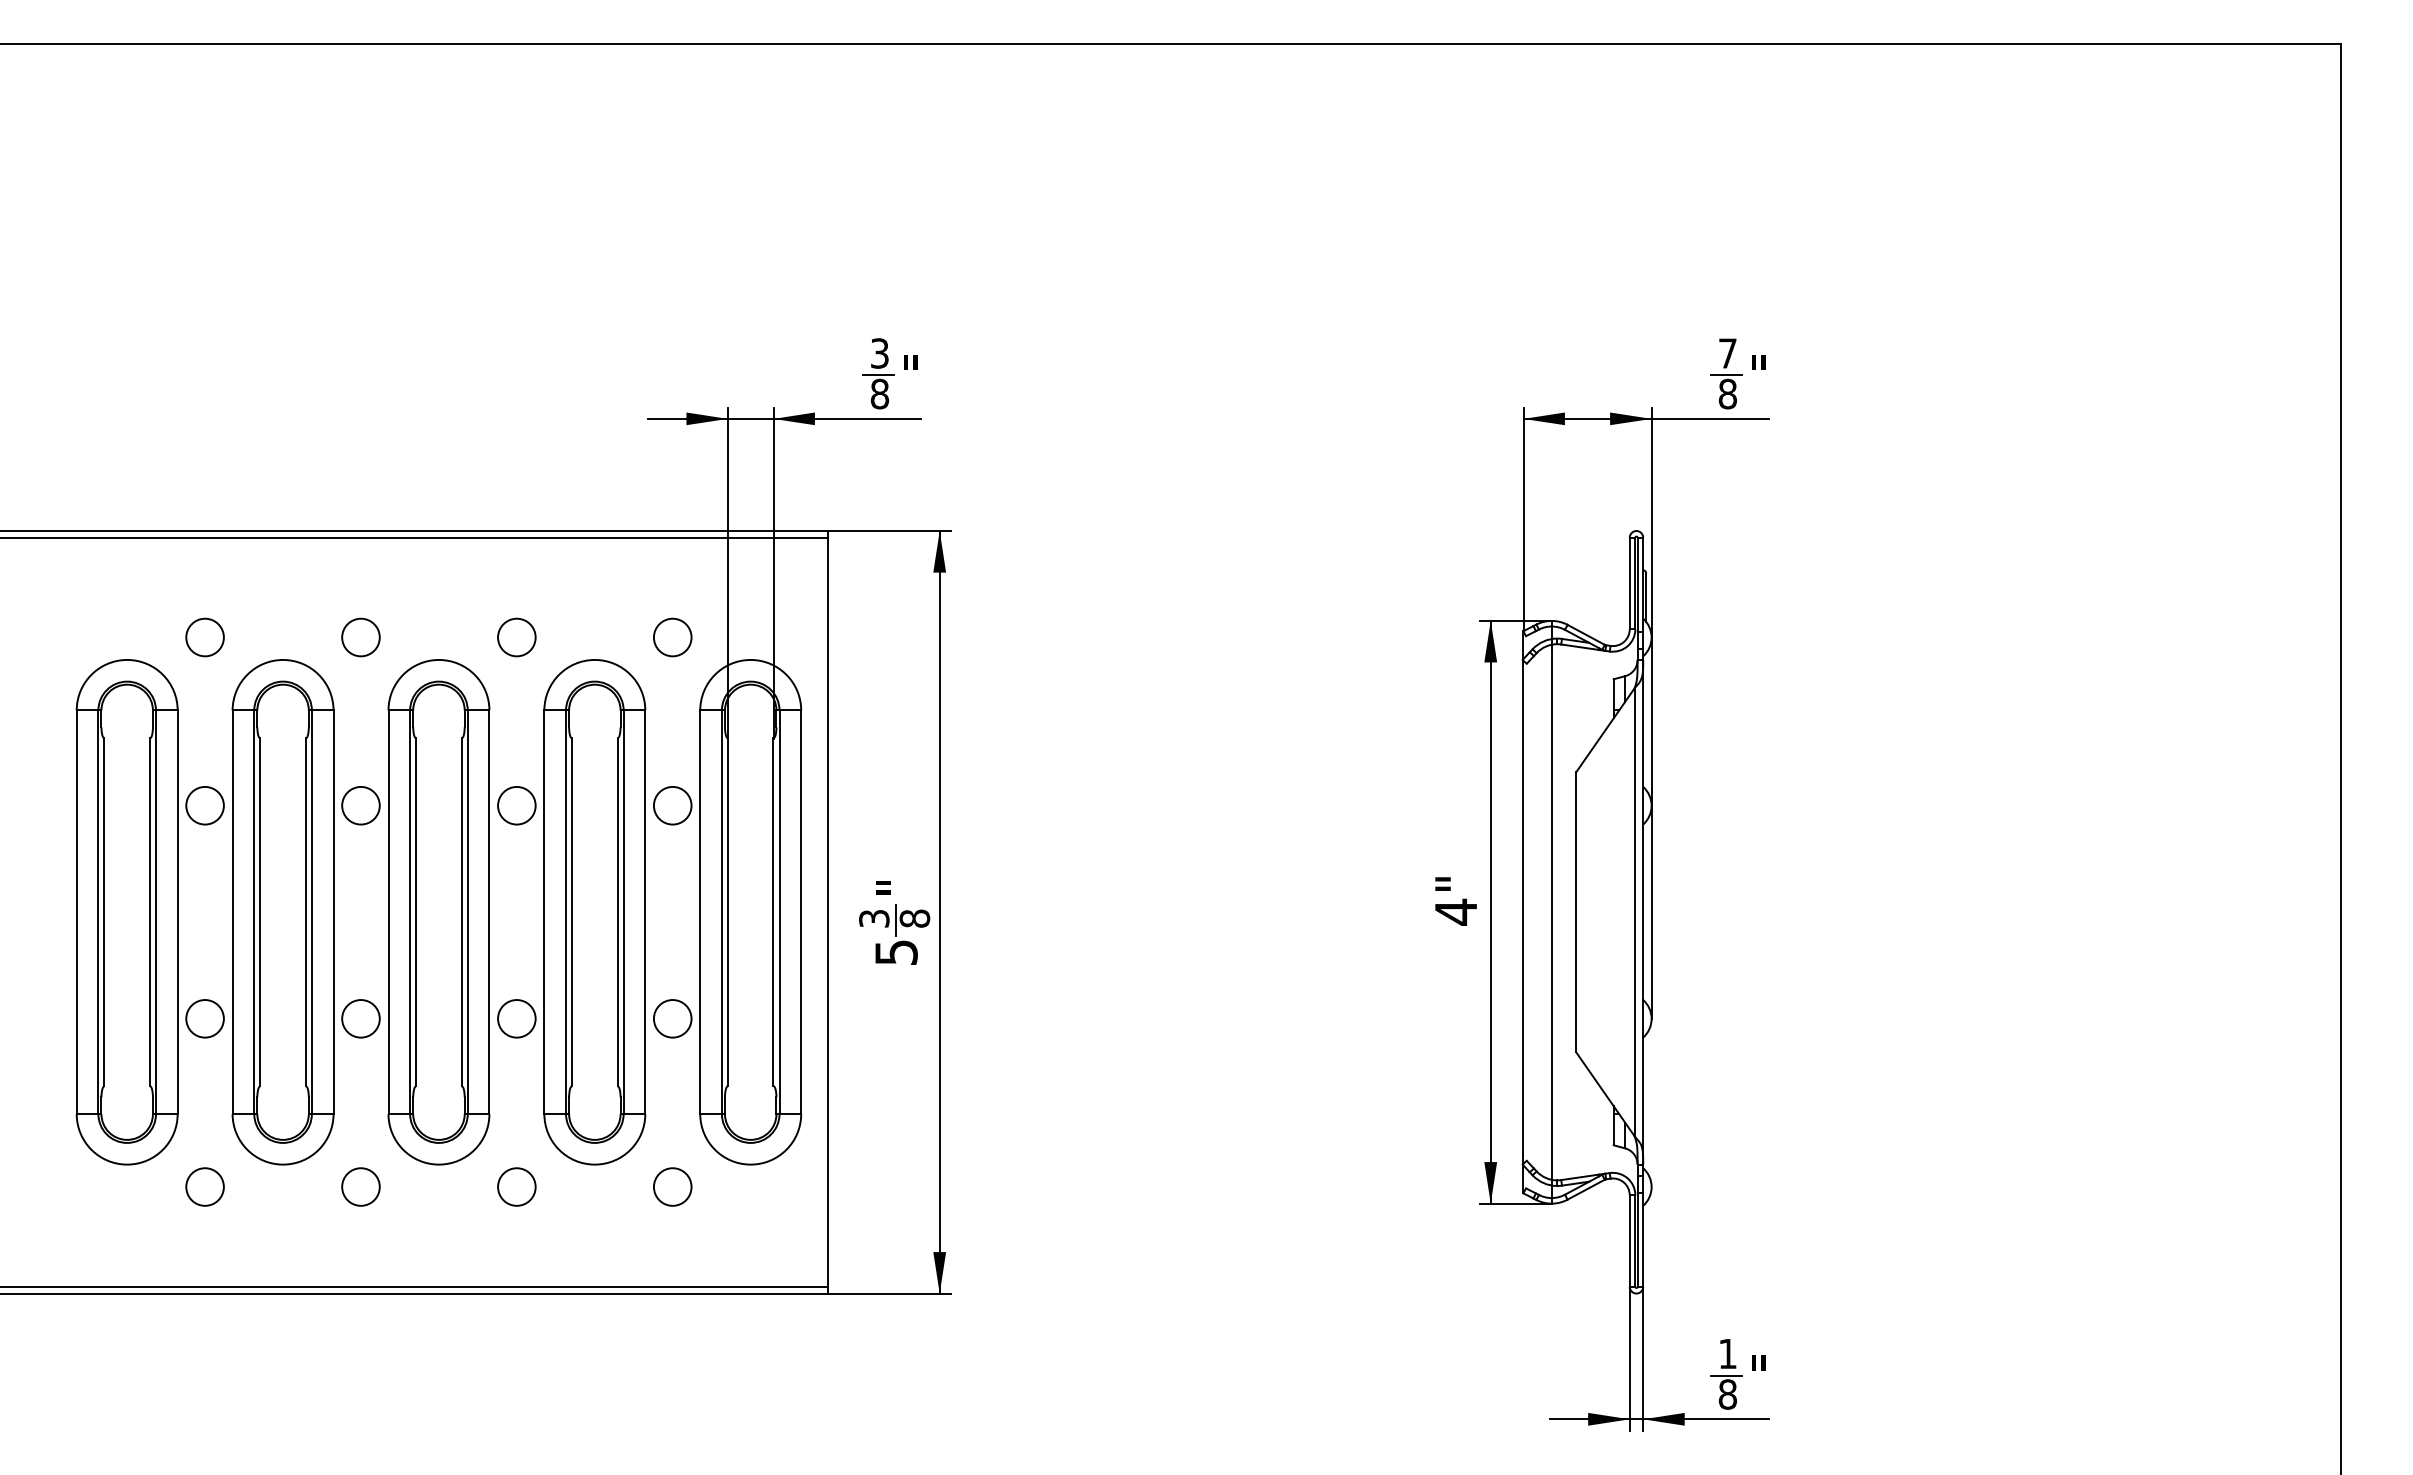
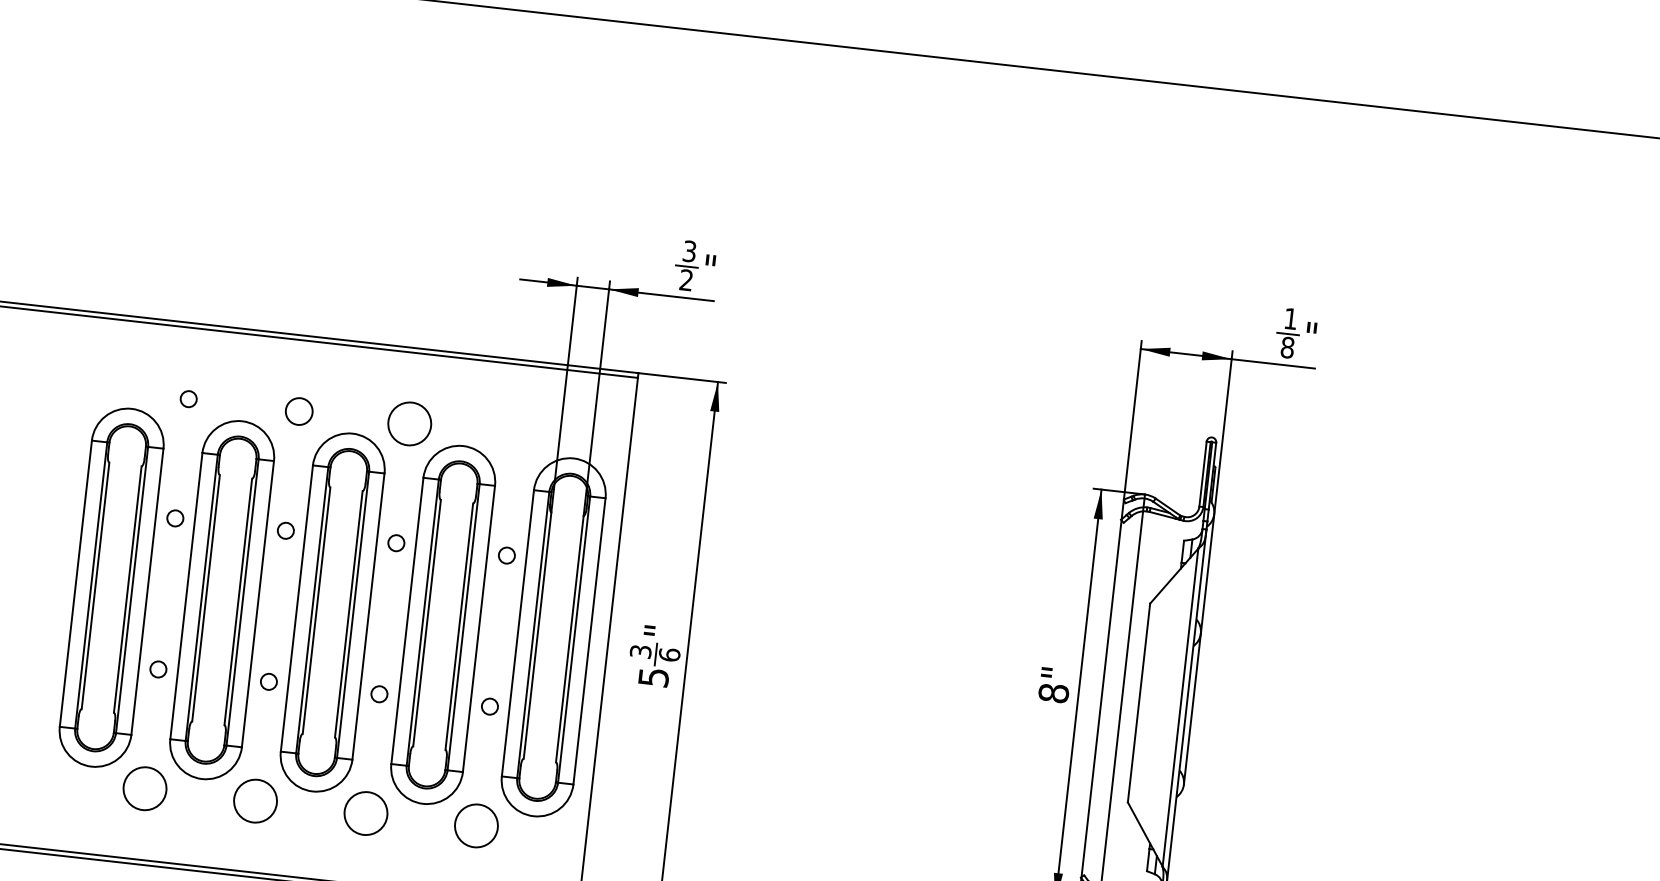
text: (1727, 353) -> (1290, 318), 7 -> 1
text: (879, 393) -> (686, 279), 8 -> 2
circle: (204, 637) -> (188, 399), size x0.6
circle: (516, 637) -> (409, 423), size x1.6
circle: (672, 637) -> (520, 436), removed
circle: (204, 805) -> (174, 518), size x0.6
circle: (360, 805) -> (285, 530), size x0.6
circle: (516, 805) -> (396, 543), size x0.6
circle: (672, 805) -> (506, 555), size x0.6
text: (1455, 911) -> (1053, 692), 4" -> 8"
text: (914, 918) -> (669, 654), 8 -> 6
circle: (204, 1018) -> (158, 669), size x0.6
circle: (360, 1018) -> (268, 681), size x0.6
circle: (516, 1018) -> (379, 694), size x0.6
circle: (672, 1018) -> (489, 706), size x0.6
circle: (204, 1186) -> (144, 788), size x1.6
circle: (360, 1186) -> (255, 800), size x1.6
circle: (516, 1186) -> (365, 813), size x1.6
circle: (672, 1186) -> (476, 825), size x1.6

